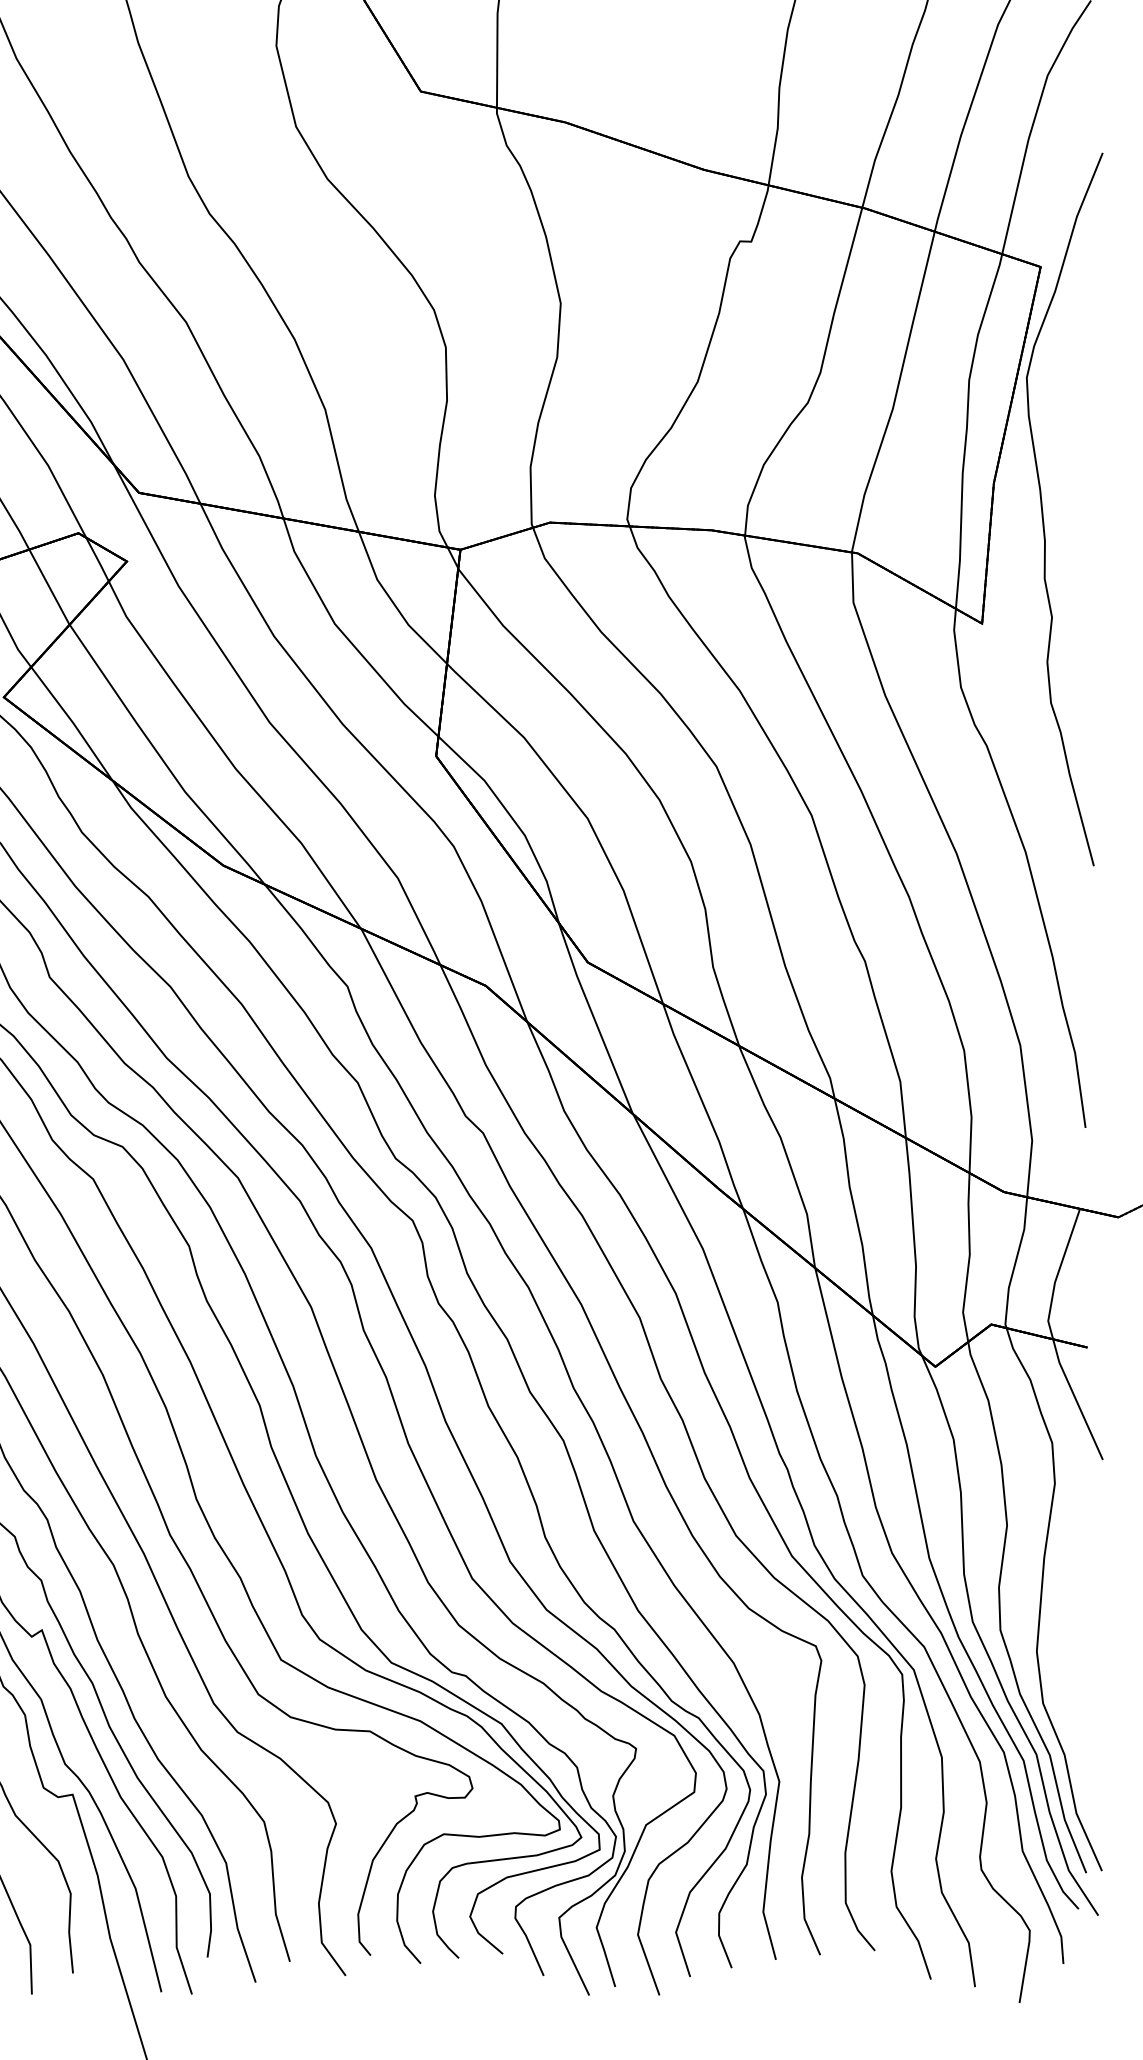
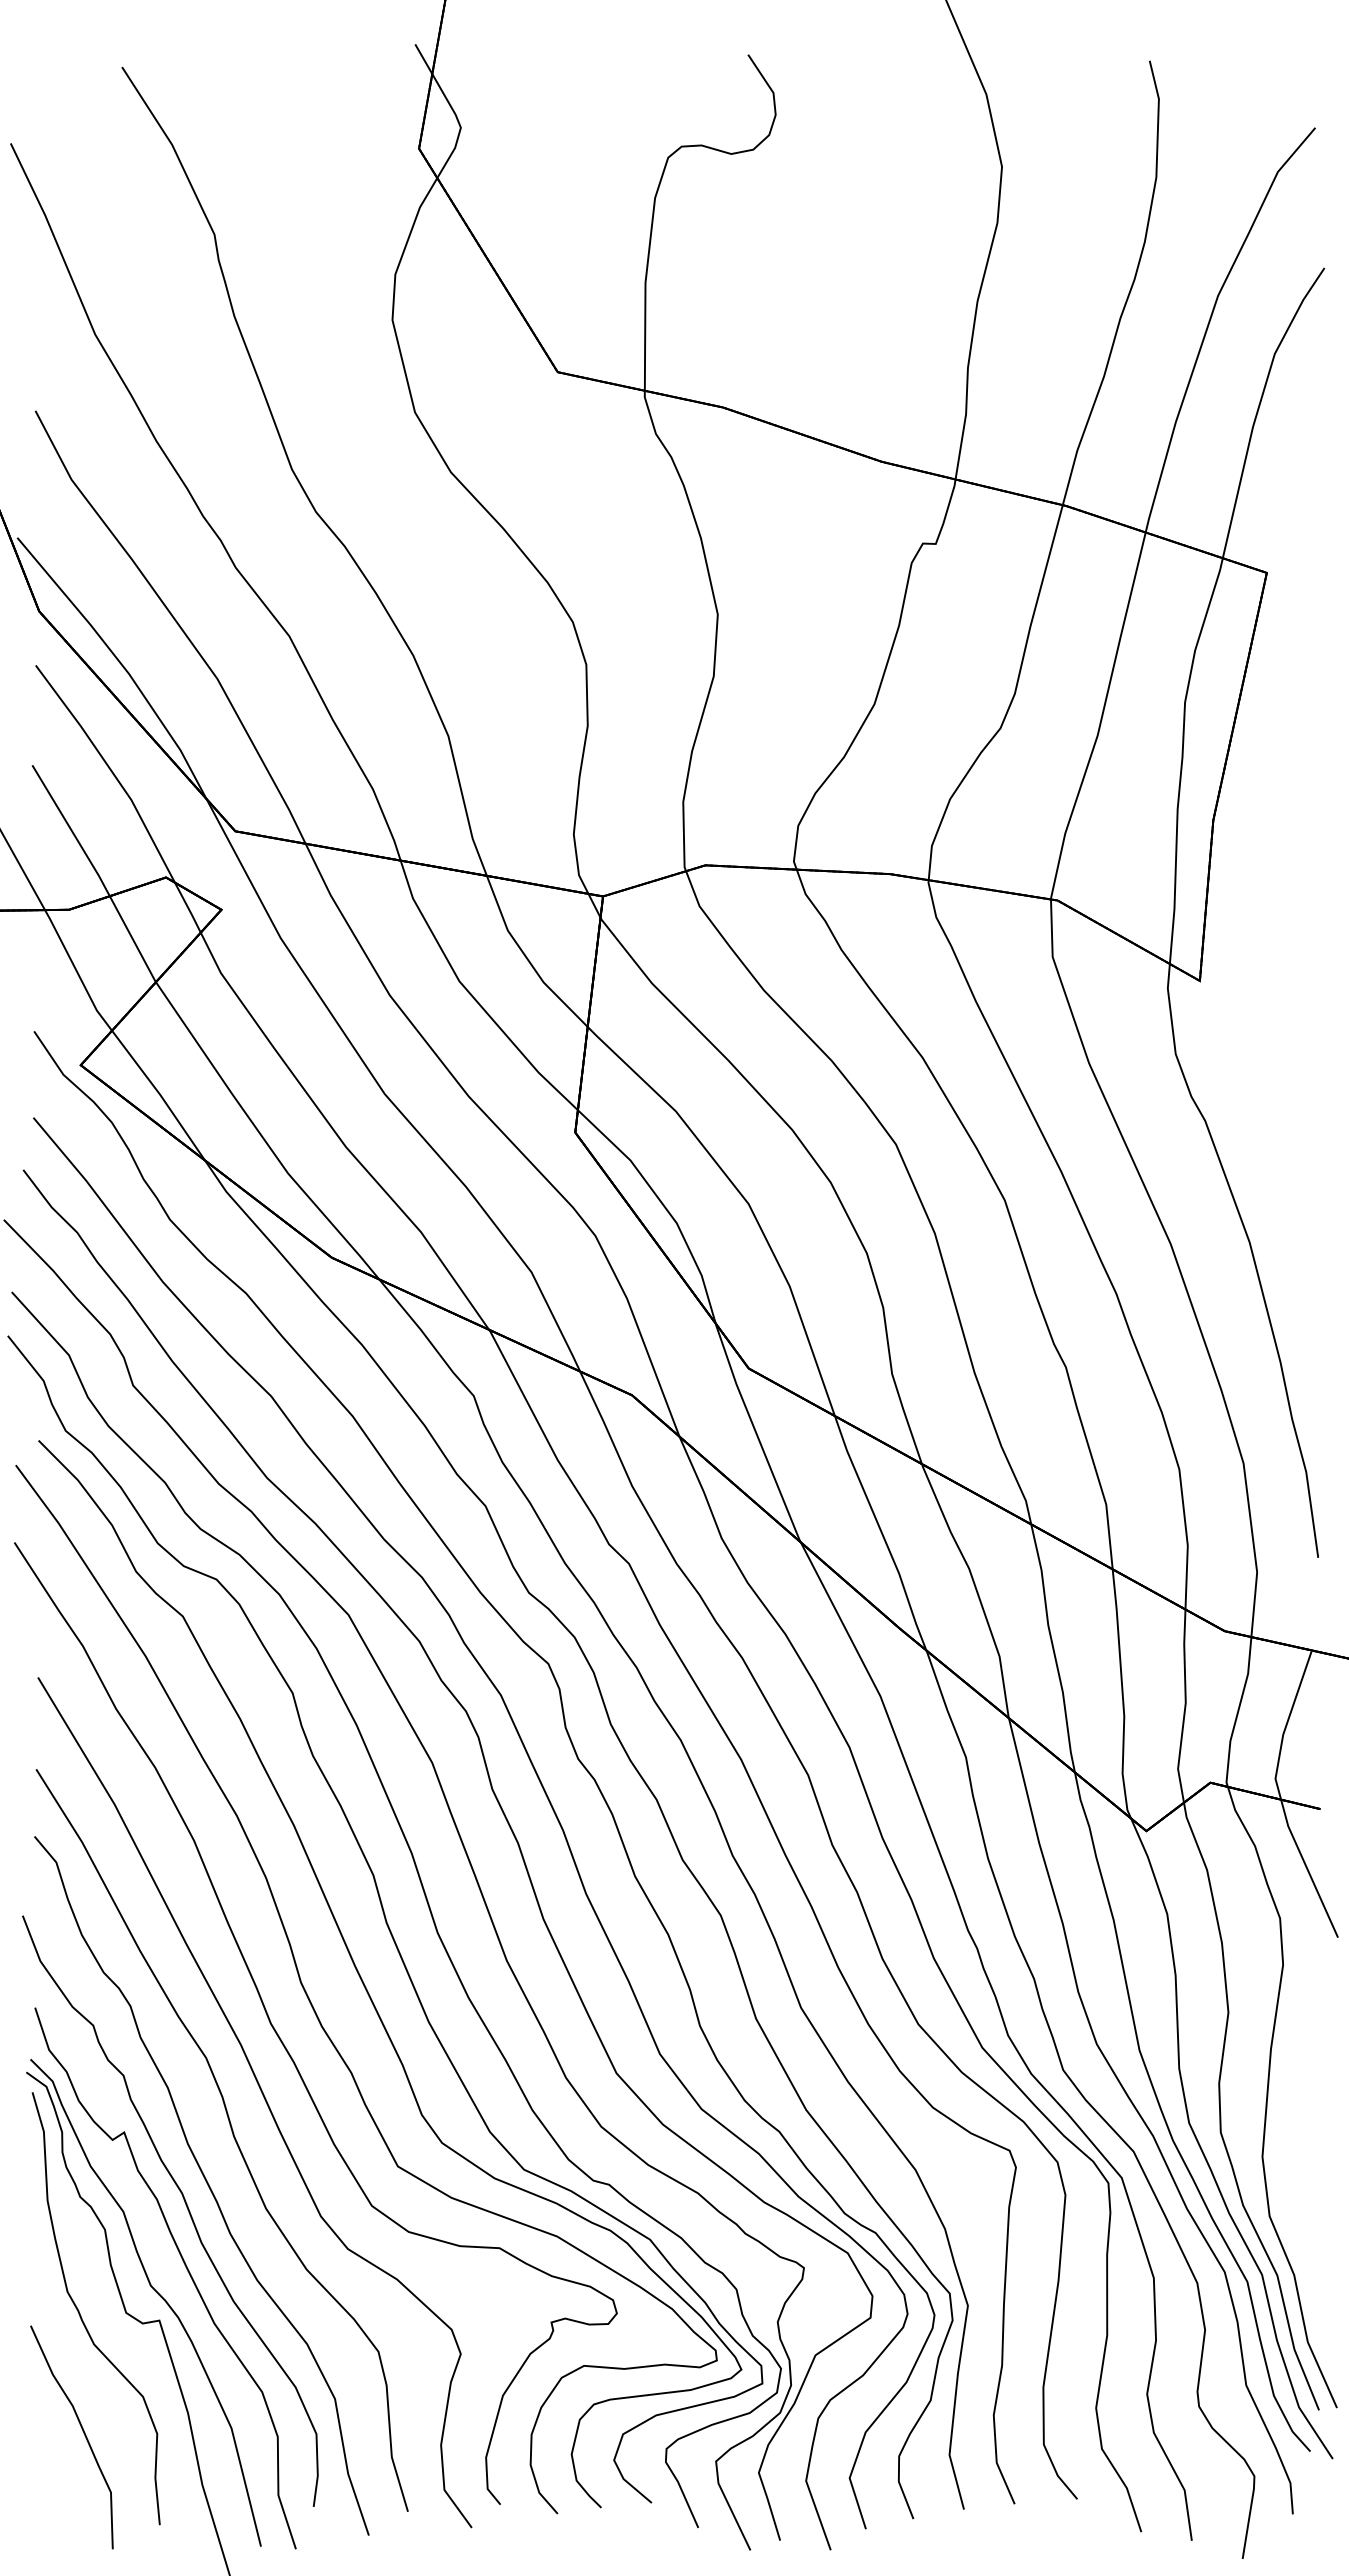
part: (1042, 509) -> (1269, 850), removed

